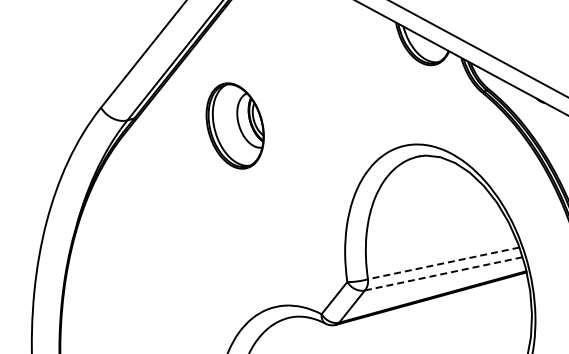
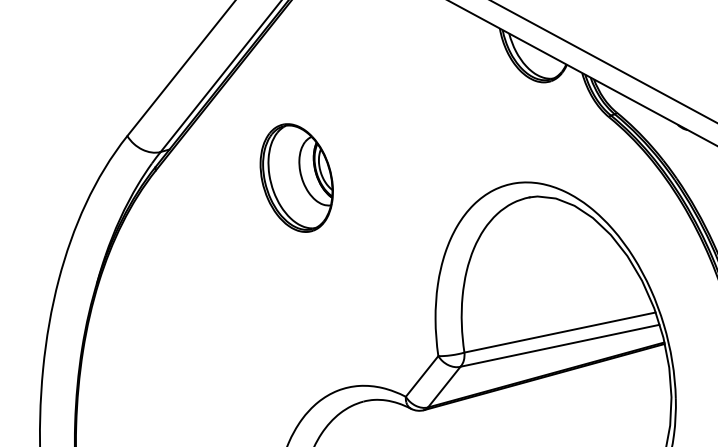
part: (234, 125) -> (295, 177), moved
line: (443, 263) -> (559, 332), dashed -> solid
line: (443, 273) -> (559, 345), dashed -> solid

